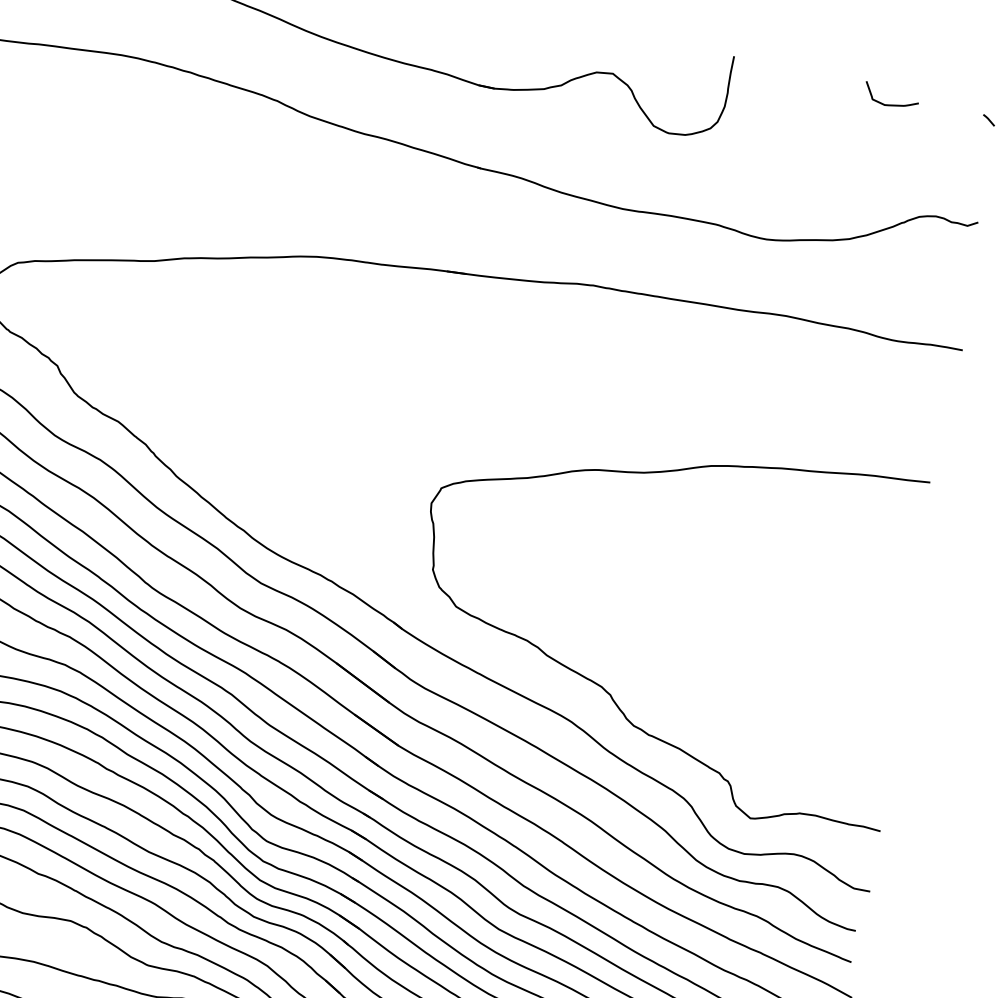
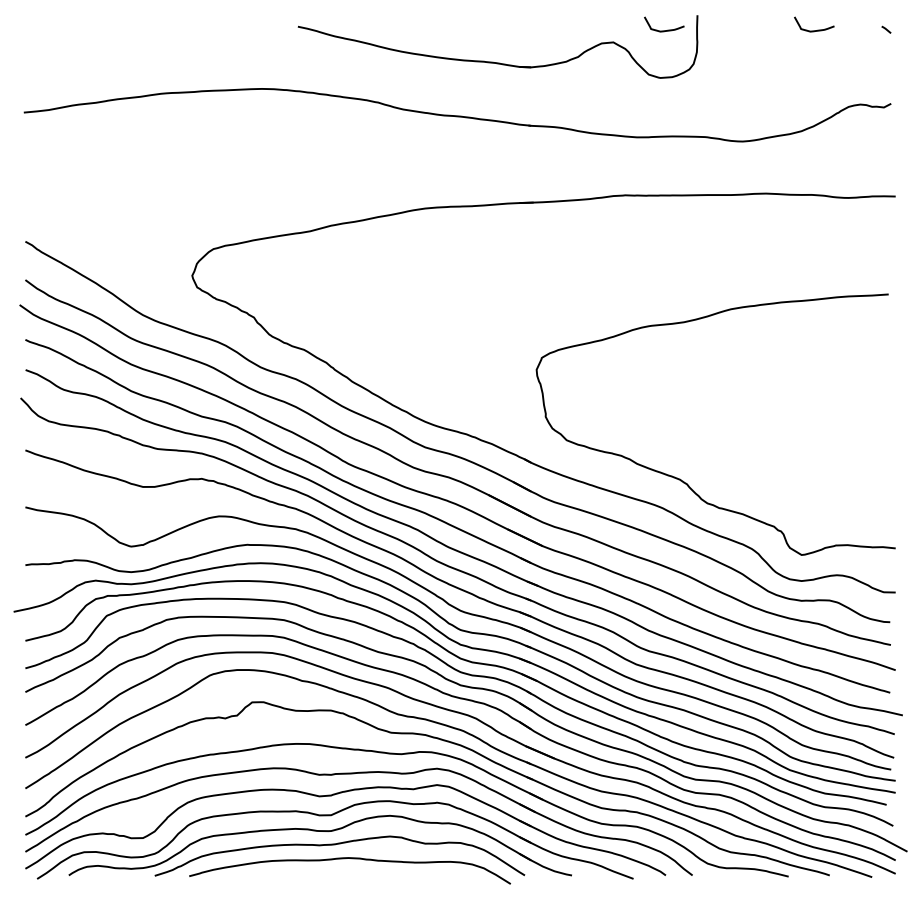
curve: (689, 68) -> (667, 29), added

